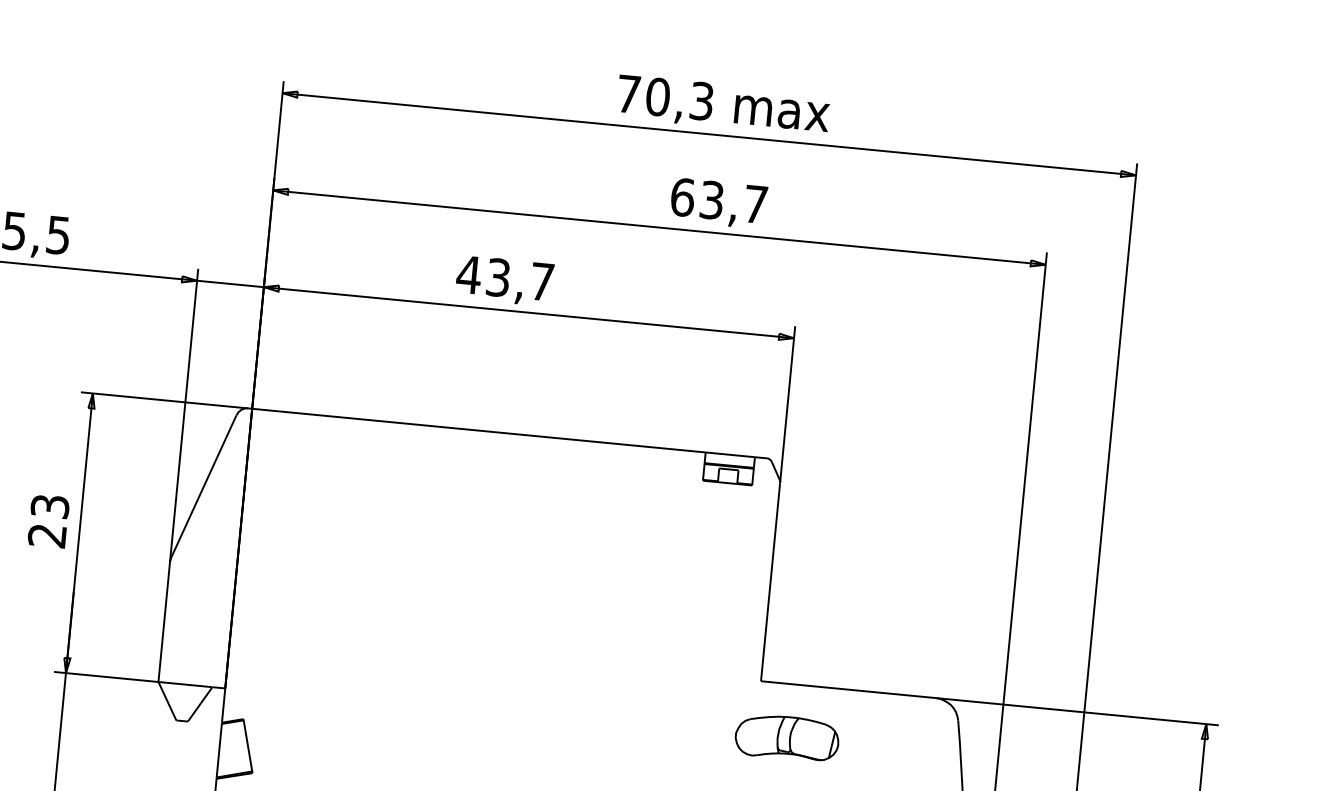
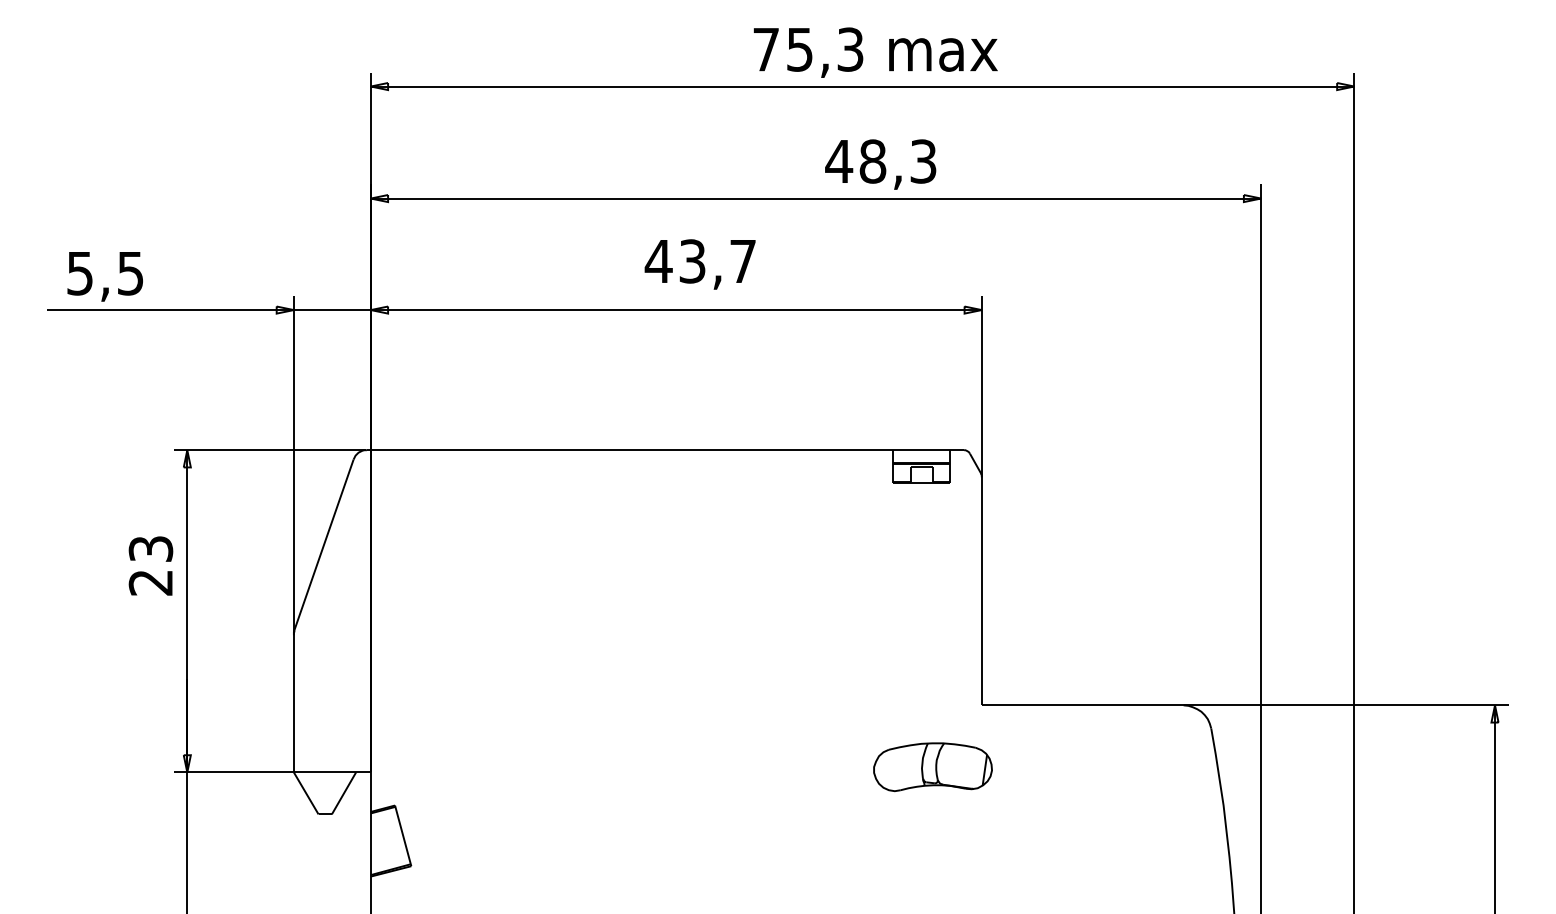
text: (657, 96) -> (799, 49), 70,3 -> 75,3
text: (718, 200) -> (880, 161), 63,7 -> 48,3
text: (504, 280) -> (699, 264), moved
text: (48, 520) -> (150, 565), moved
part: (786, 738) -> (932, 767), moved

